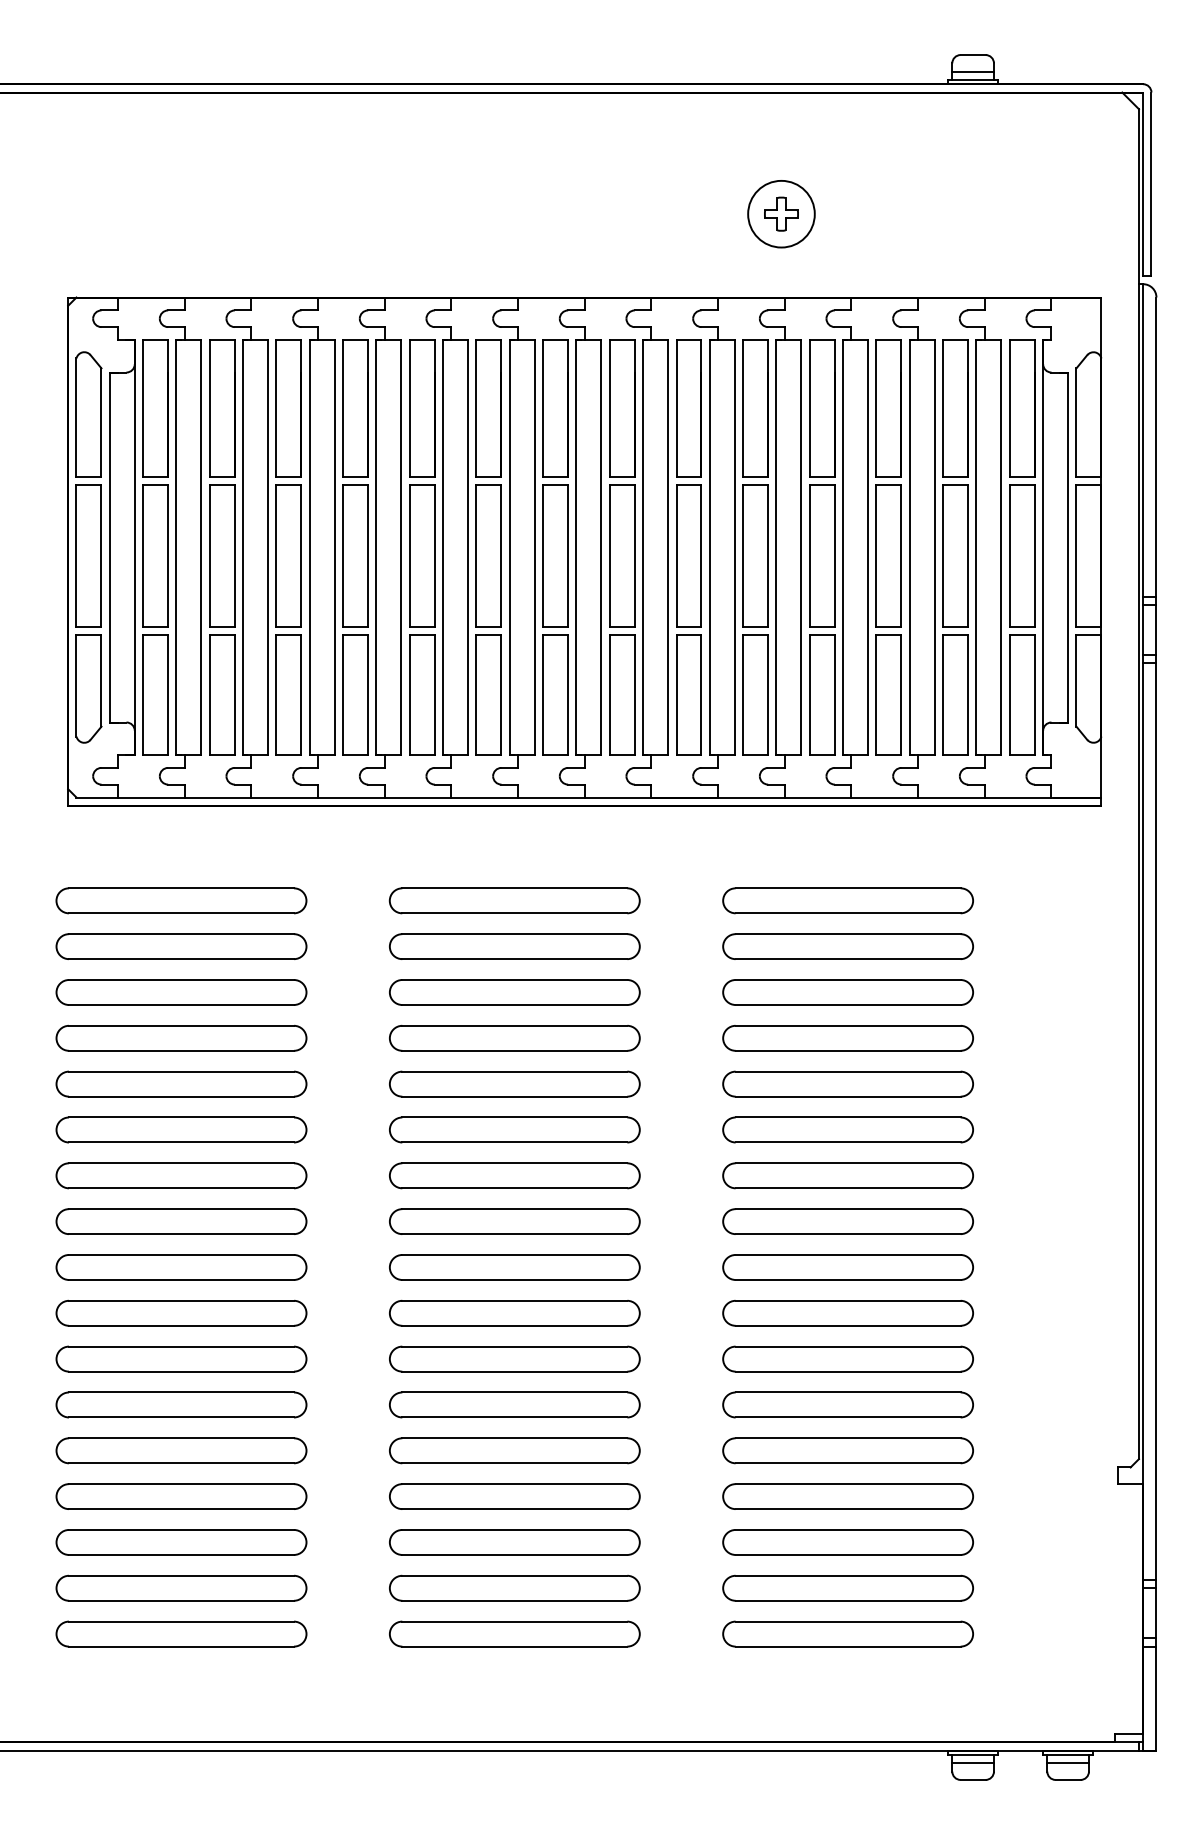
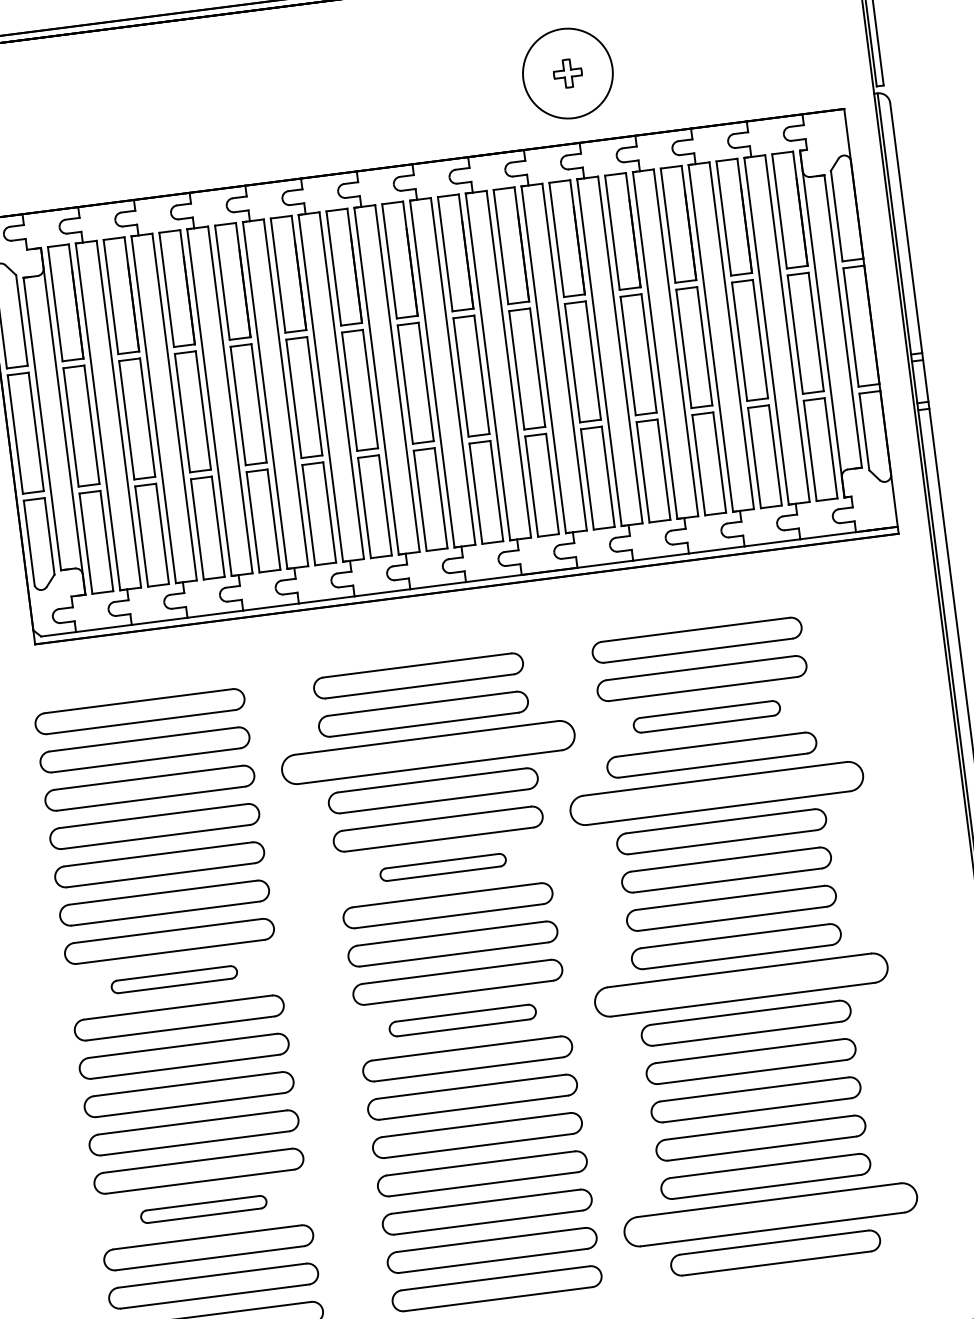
circle: (781, 213) -> (567, 73), size x1.6
part: (514, 992) -> (428, 752), size x1.4
part: (847, 992) -> (706, 716), size x0.7
part: (847, 1083) -> (716, 792), size x1.4
part: (514, 1129) -> (442, 867), size x0.6
part: (181, 1221) -> (174, 979), size x0.6
part: (514, 1312) -> (462, 1020), size x0.7
part: (847, 1312) -> (740, 984), size x1.4
part: (181, 1496) -> (203, 1209), size x0.6
part: (847, 1587) -> (770, 1214), size x1.4

